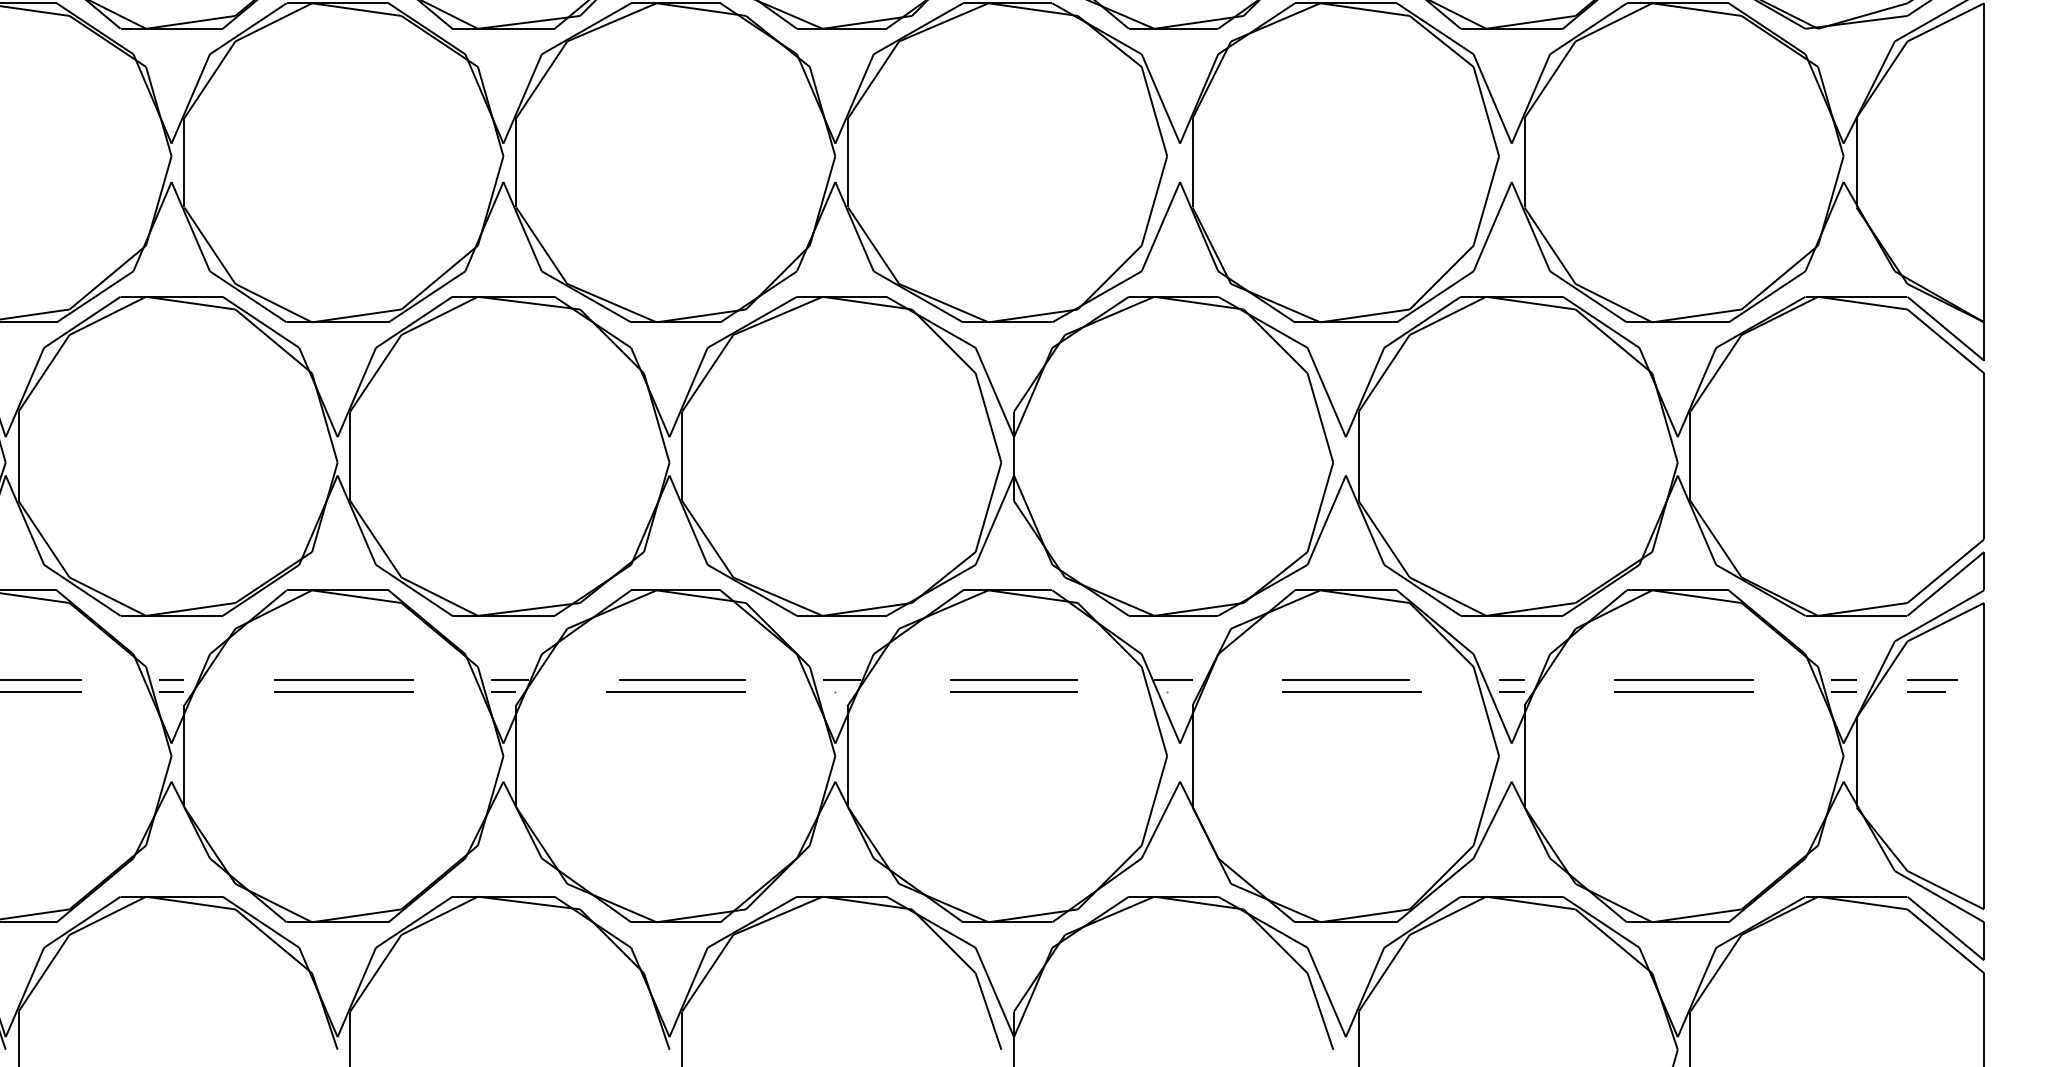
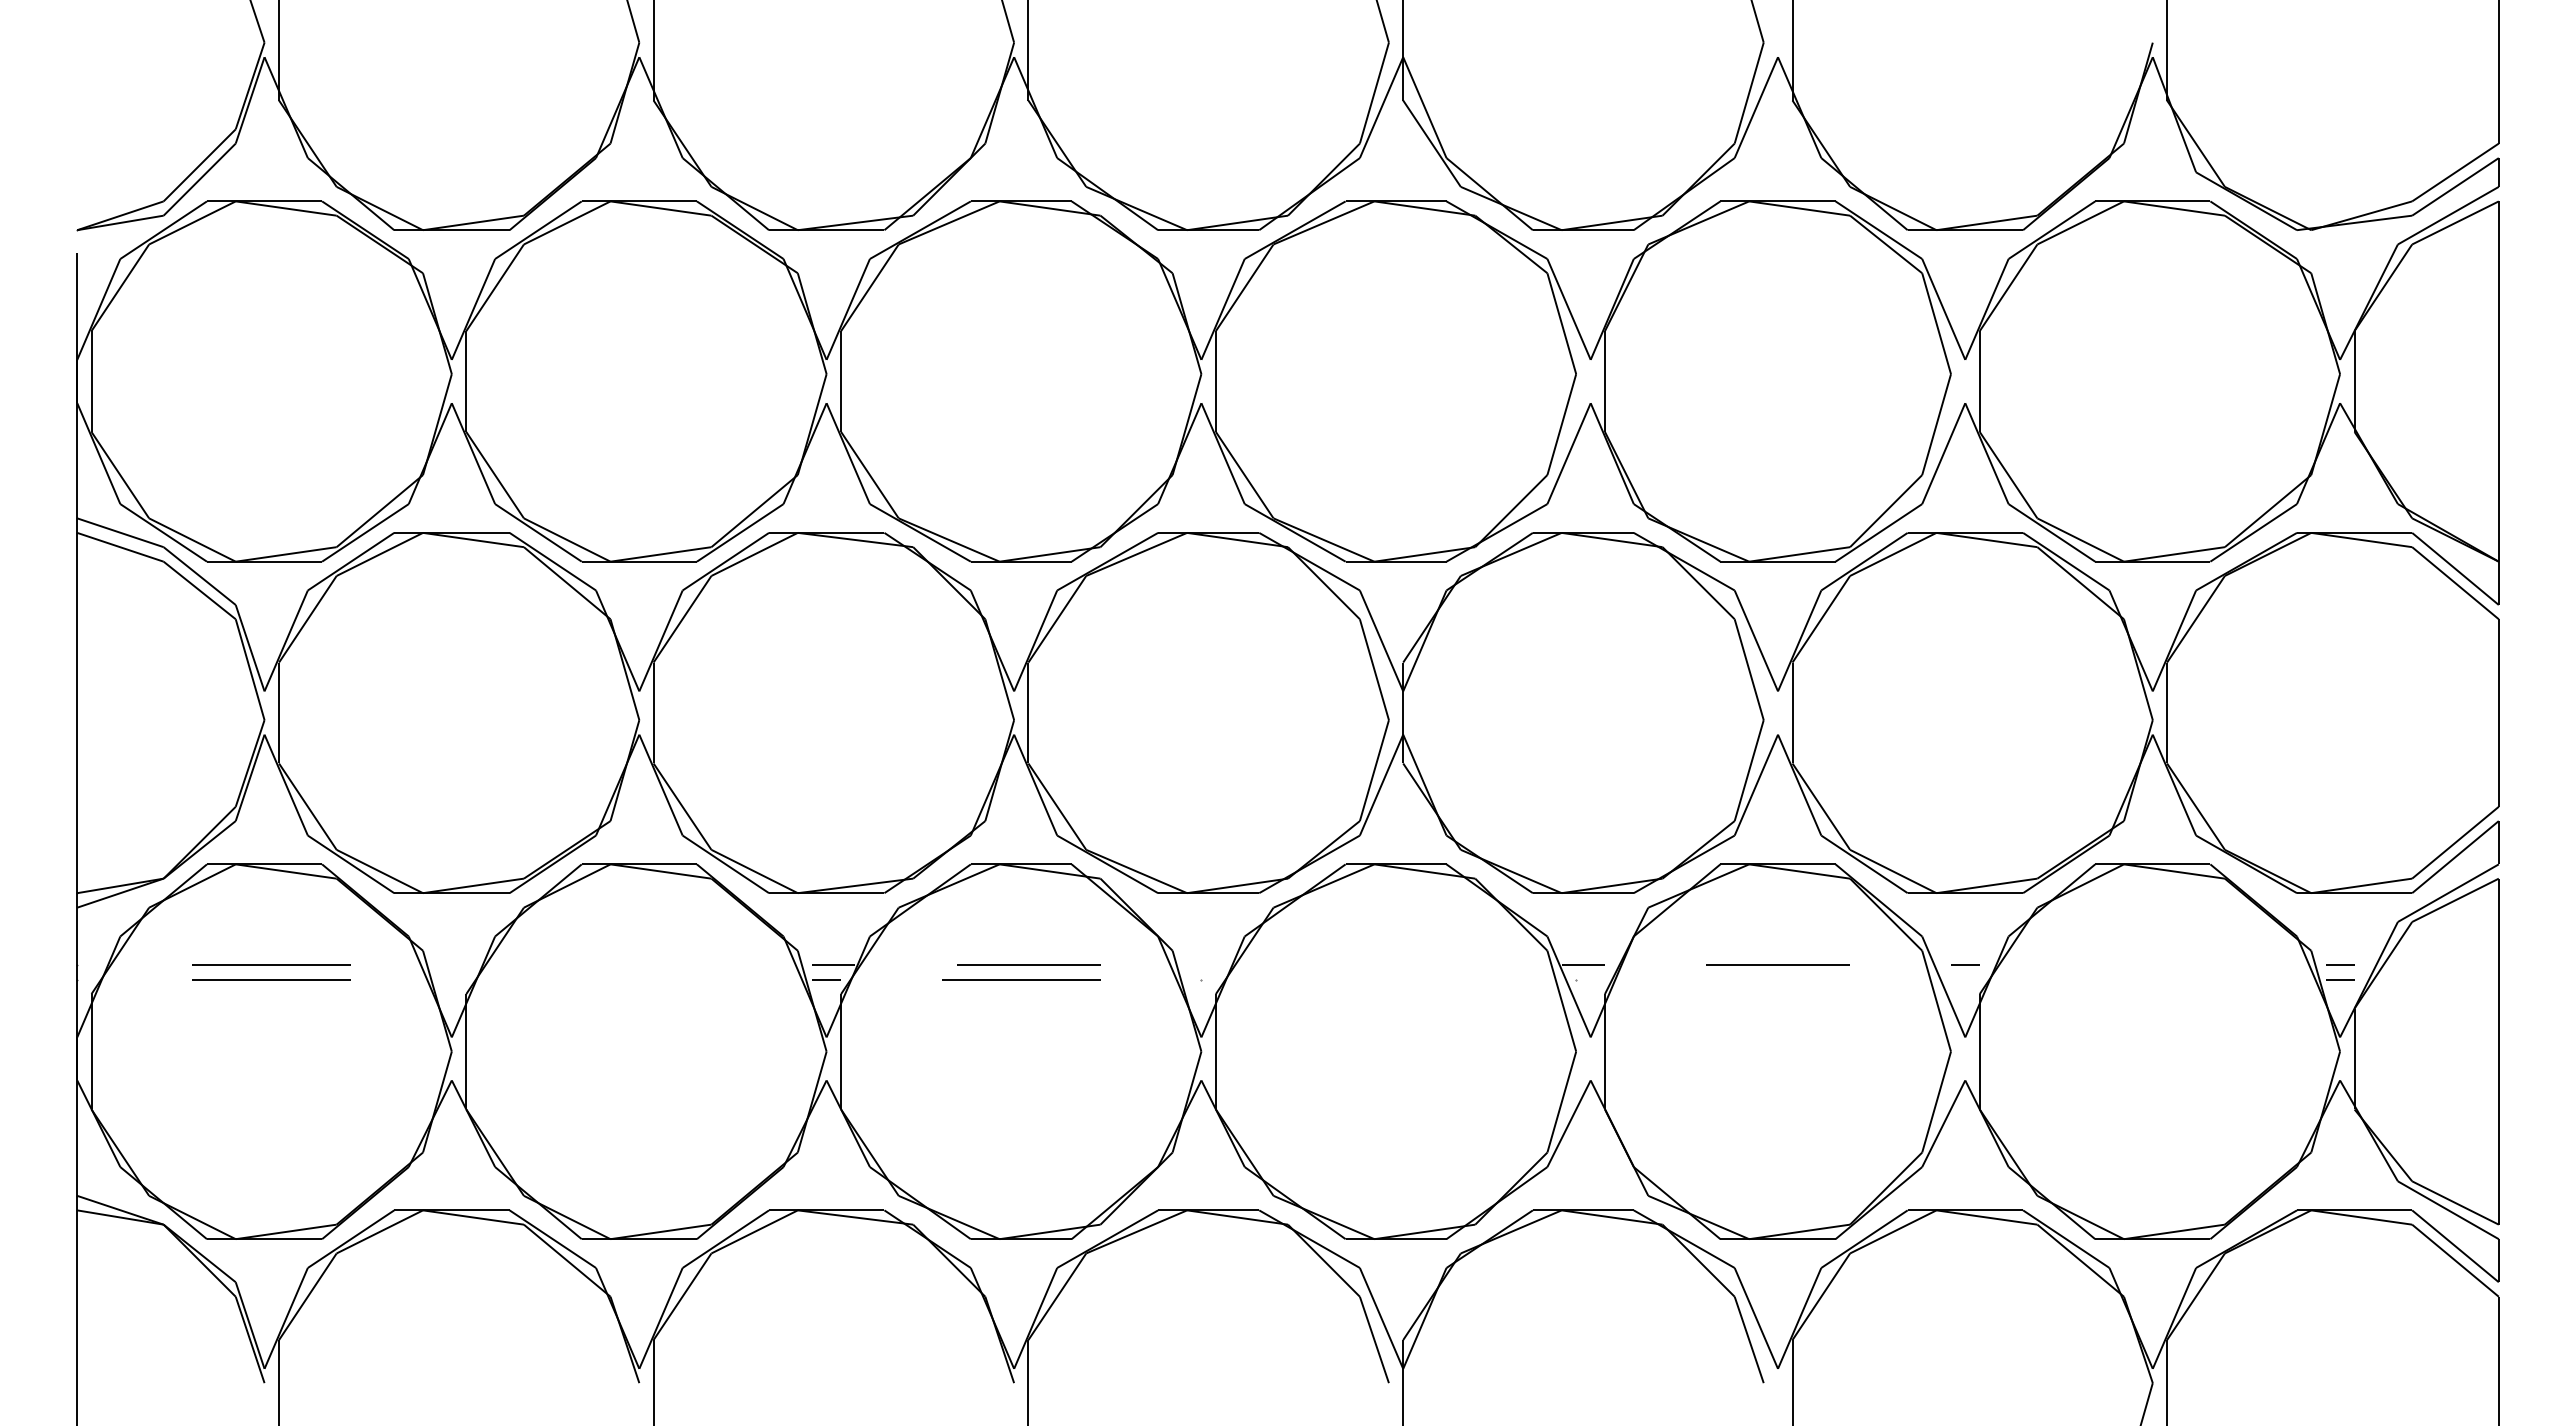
line: (171, 679) -> (451, 965), removed
line: (343, 679) -> (646, 965), removed
line: (841, 679) -> (1208, 965), removed
line: (1014, 679) -> (1403, 965), removed
line: (1683, 679) -> (2159, 965), removed
line: (1932, 679) -> (2440, 964), removed
line: (171, 692) -> (451, 979), removed
line: (343, 692) -> (646, 979), removed
line: (1013, 692) -> (1402, 979), removed
line: (1351, 692) -> (1784, 979), removed
line: (1511, 692) -> (1965, 979), removed
line: (1683, 692) -> (2159, 979), removed
line: (1926, 692) -> (2433, 979), removed

